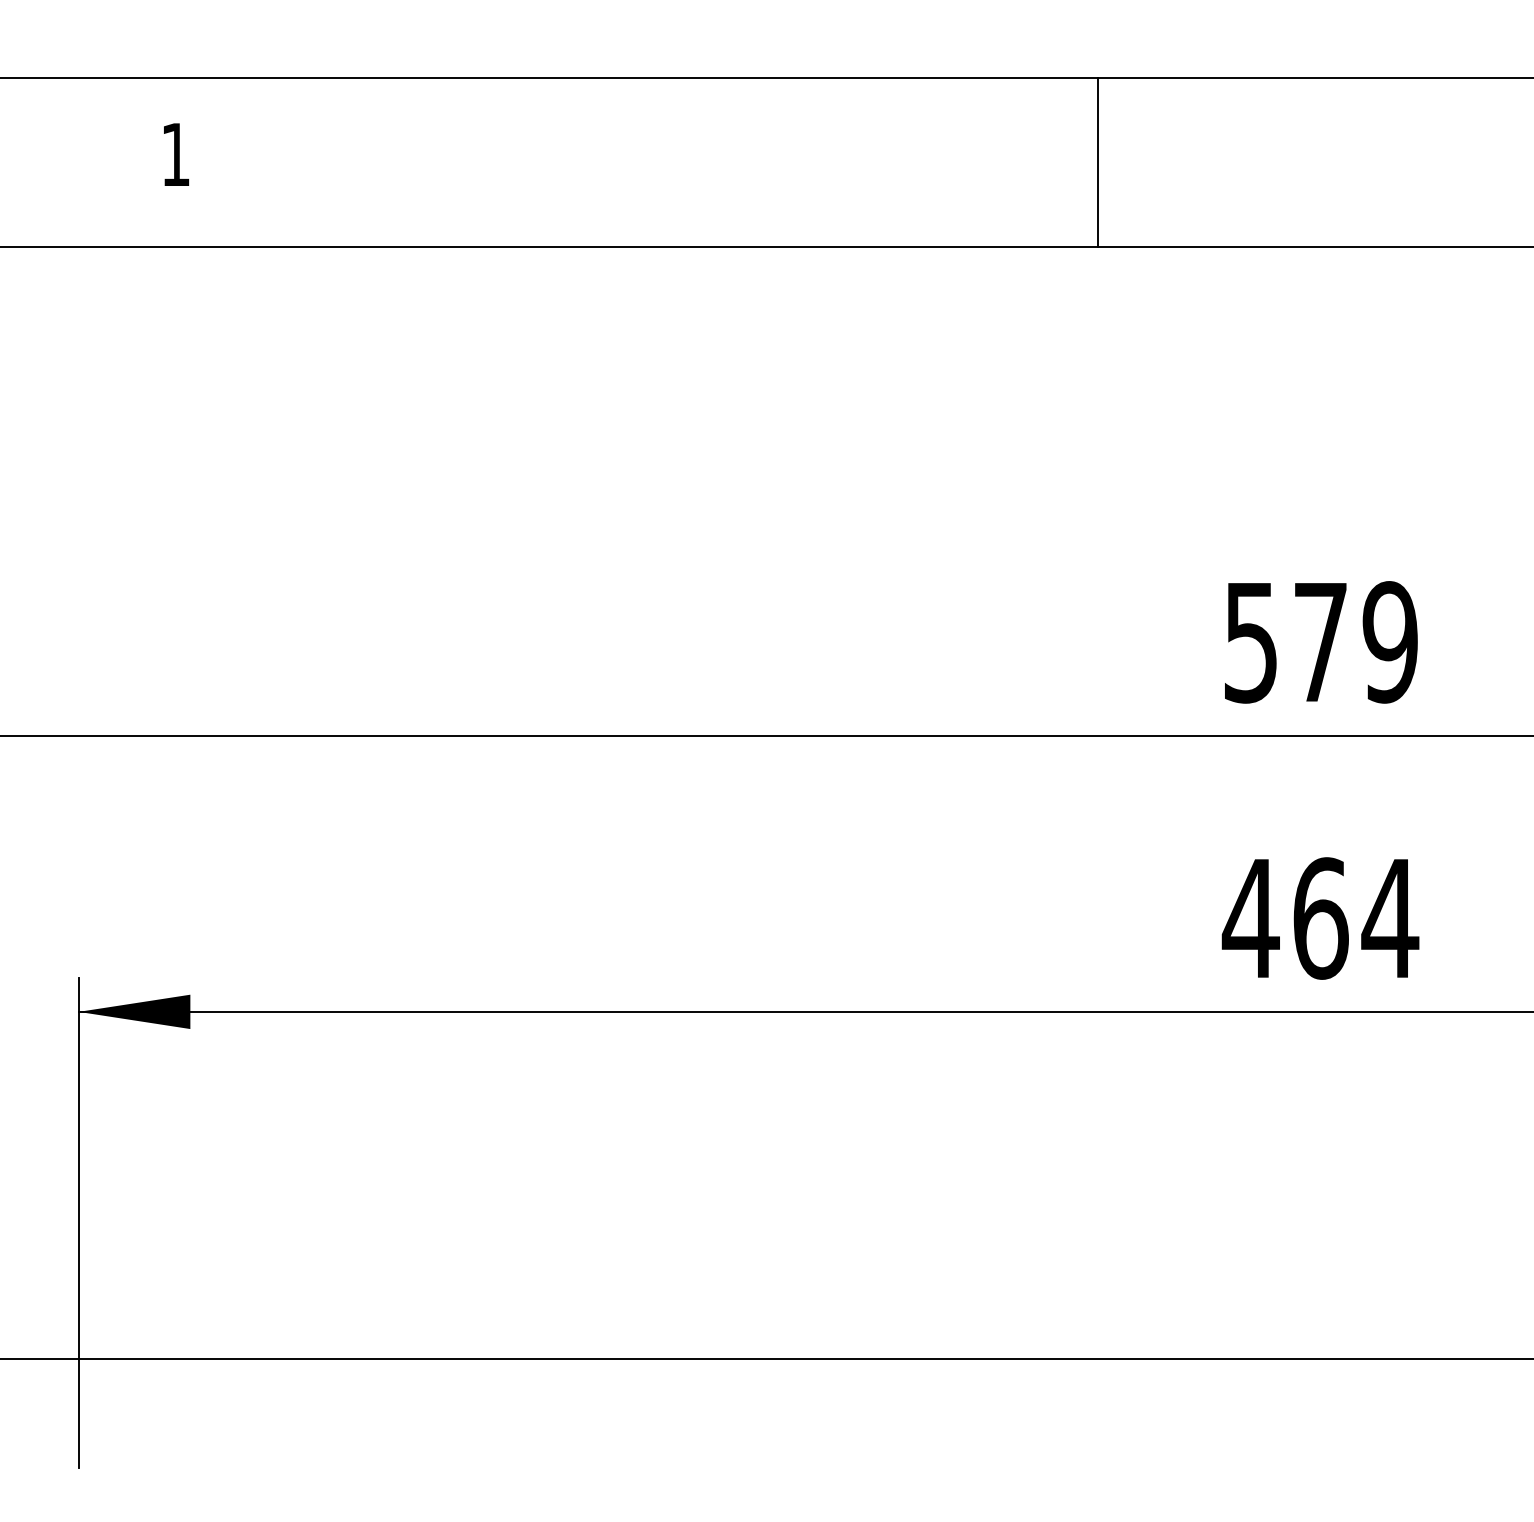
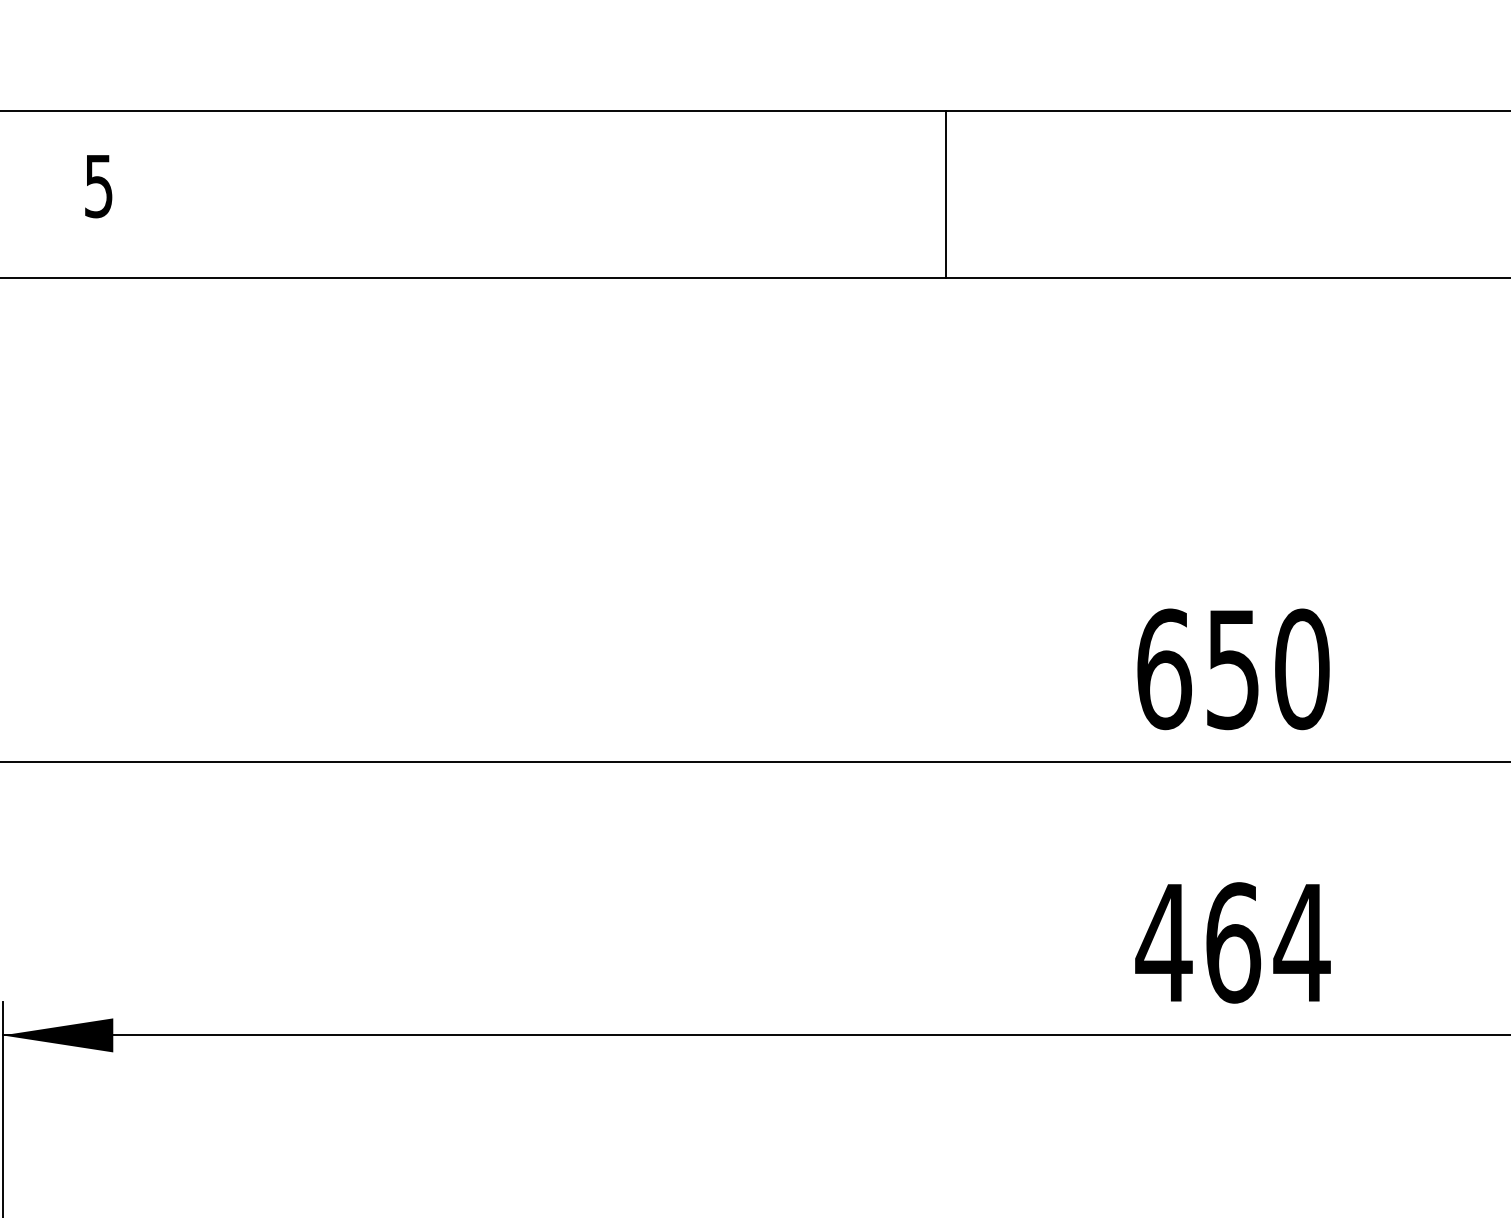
text: (175, 155) -> (98, 186), 1 -> 5
line: (1098, 162) -> (946, 193), moved
text: (1321, 642) -> (1233, 669), 579 -> 650

